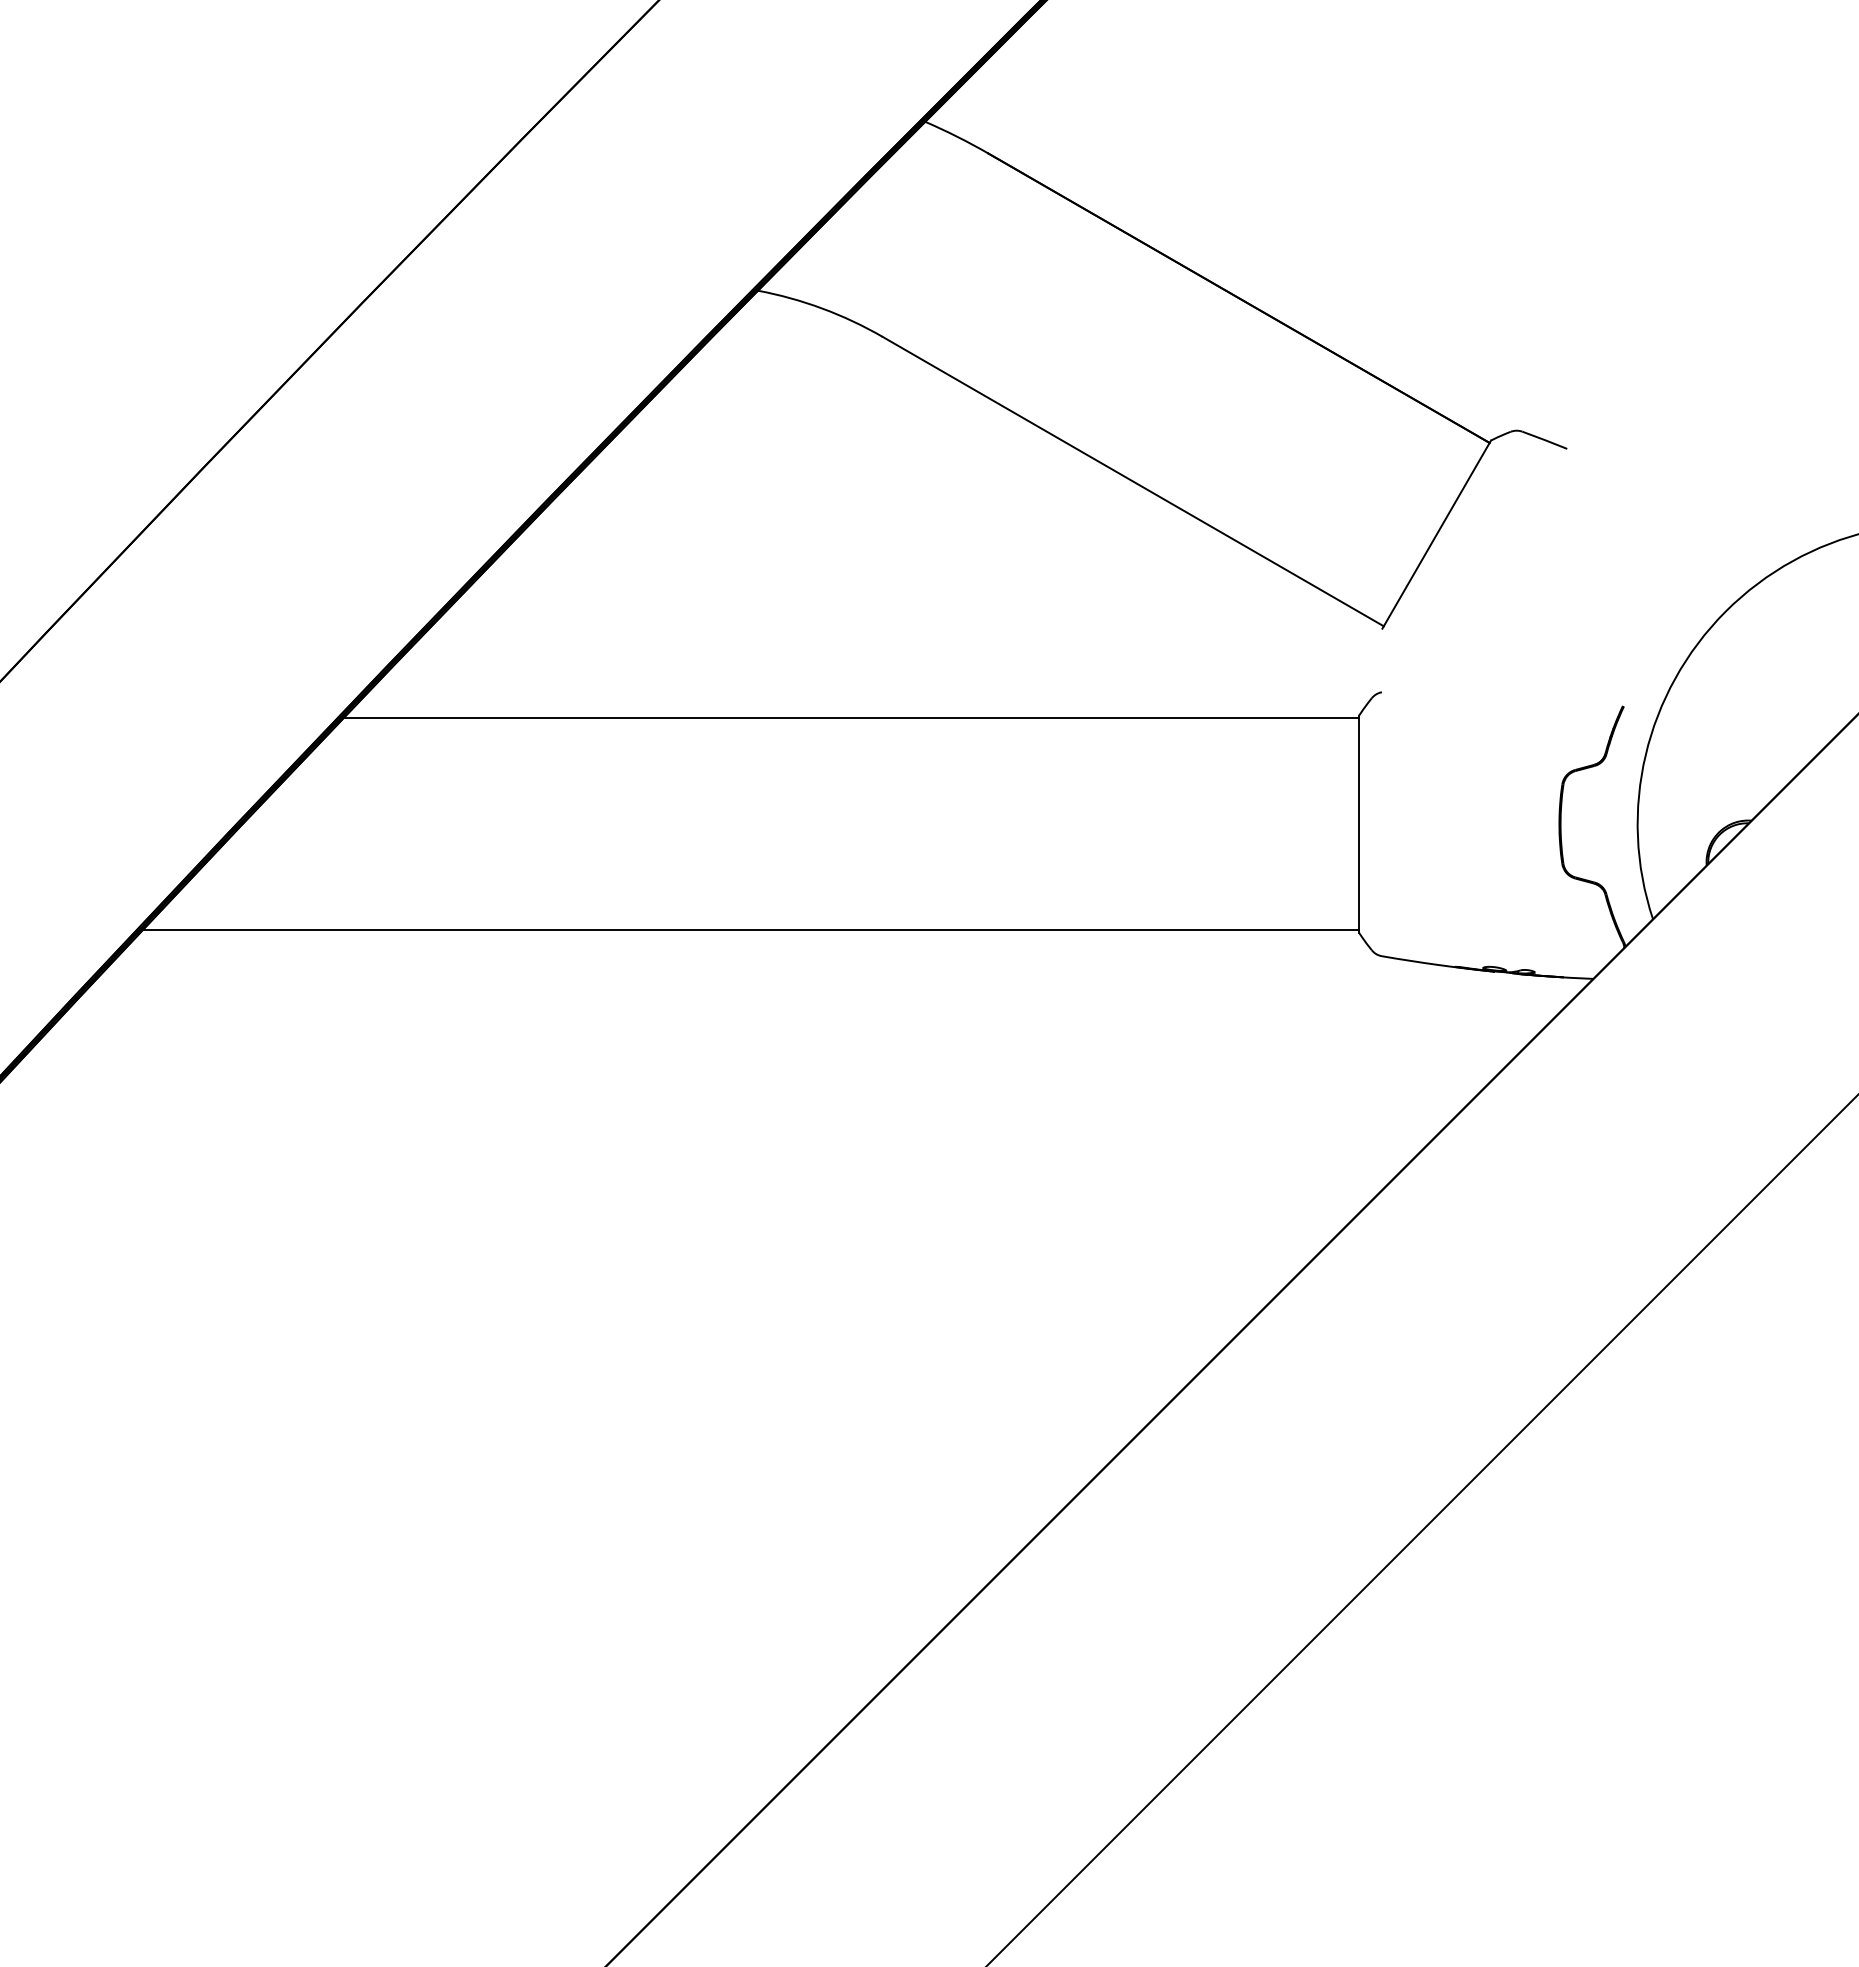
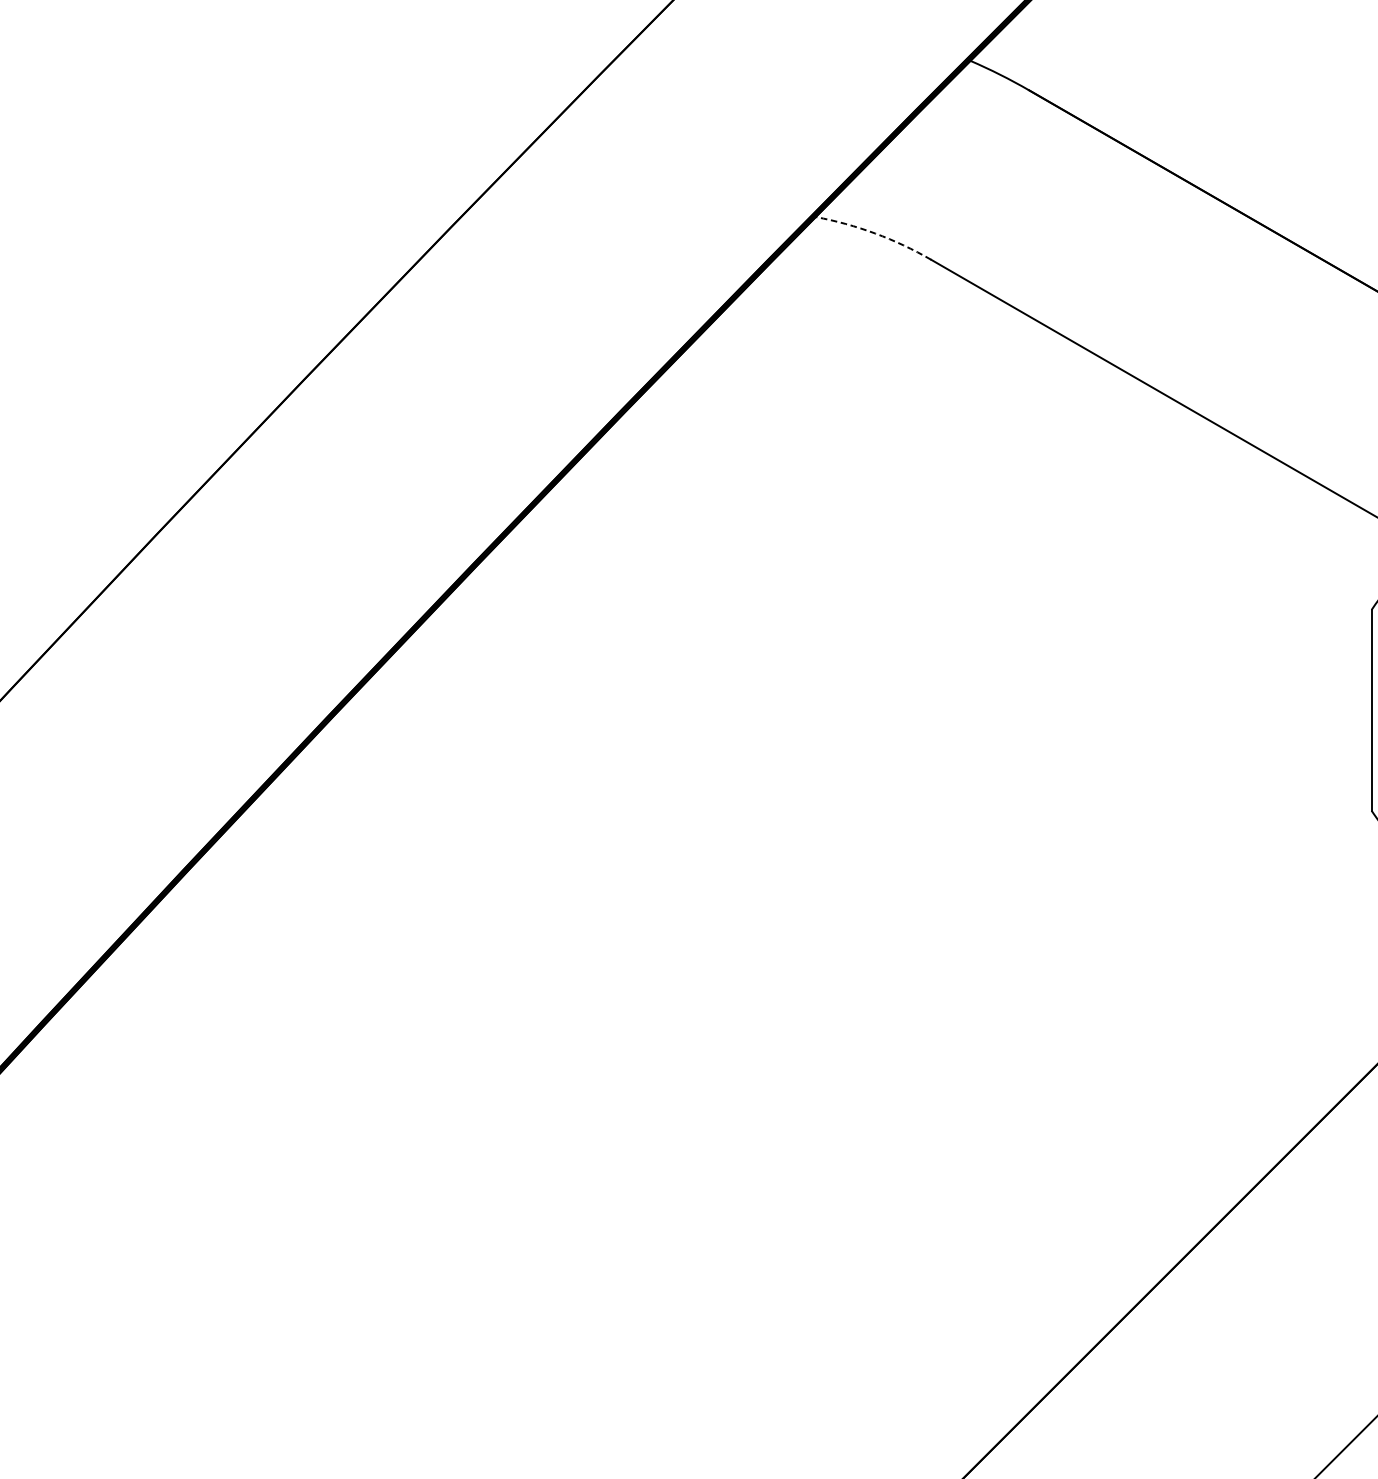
arc: (822, 308) -> (875, 233), solid -> dashed
line: (851, 718) -> (902, 612), removed
line: (750, 930) -> (808, 808), removed

